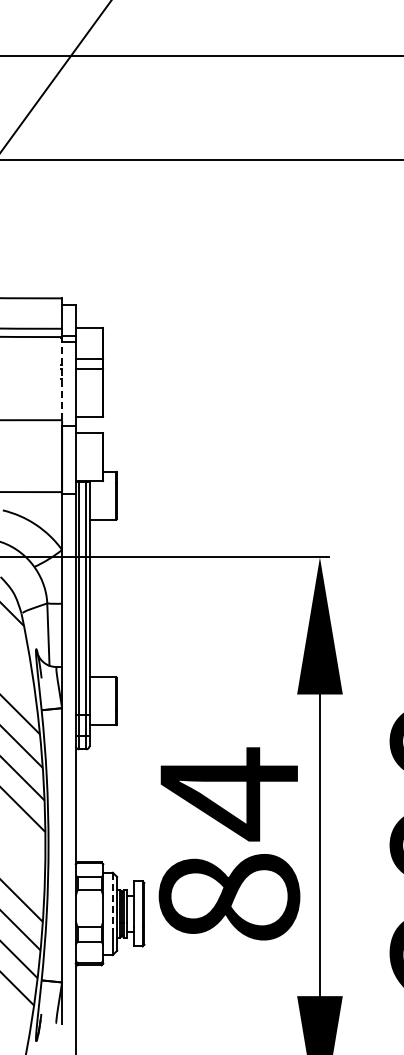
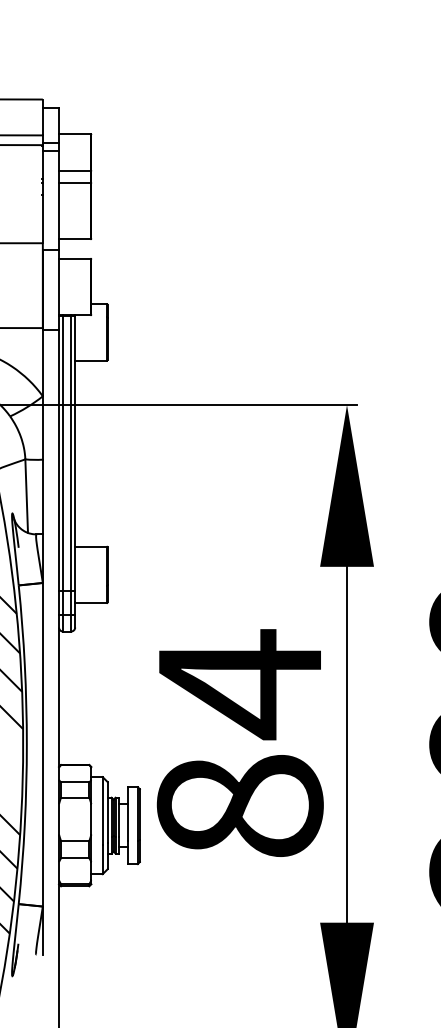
line: (62, 378) -> (43, 194), dashed -> solid
line: (112, 901) -> (102, 811), dashed -> solid

